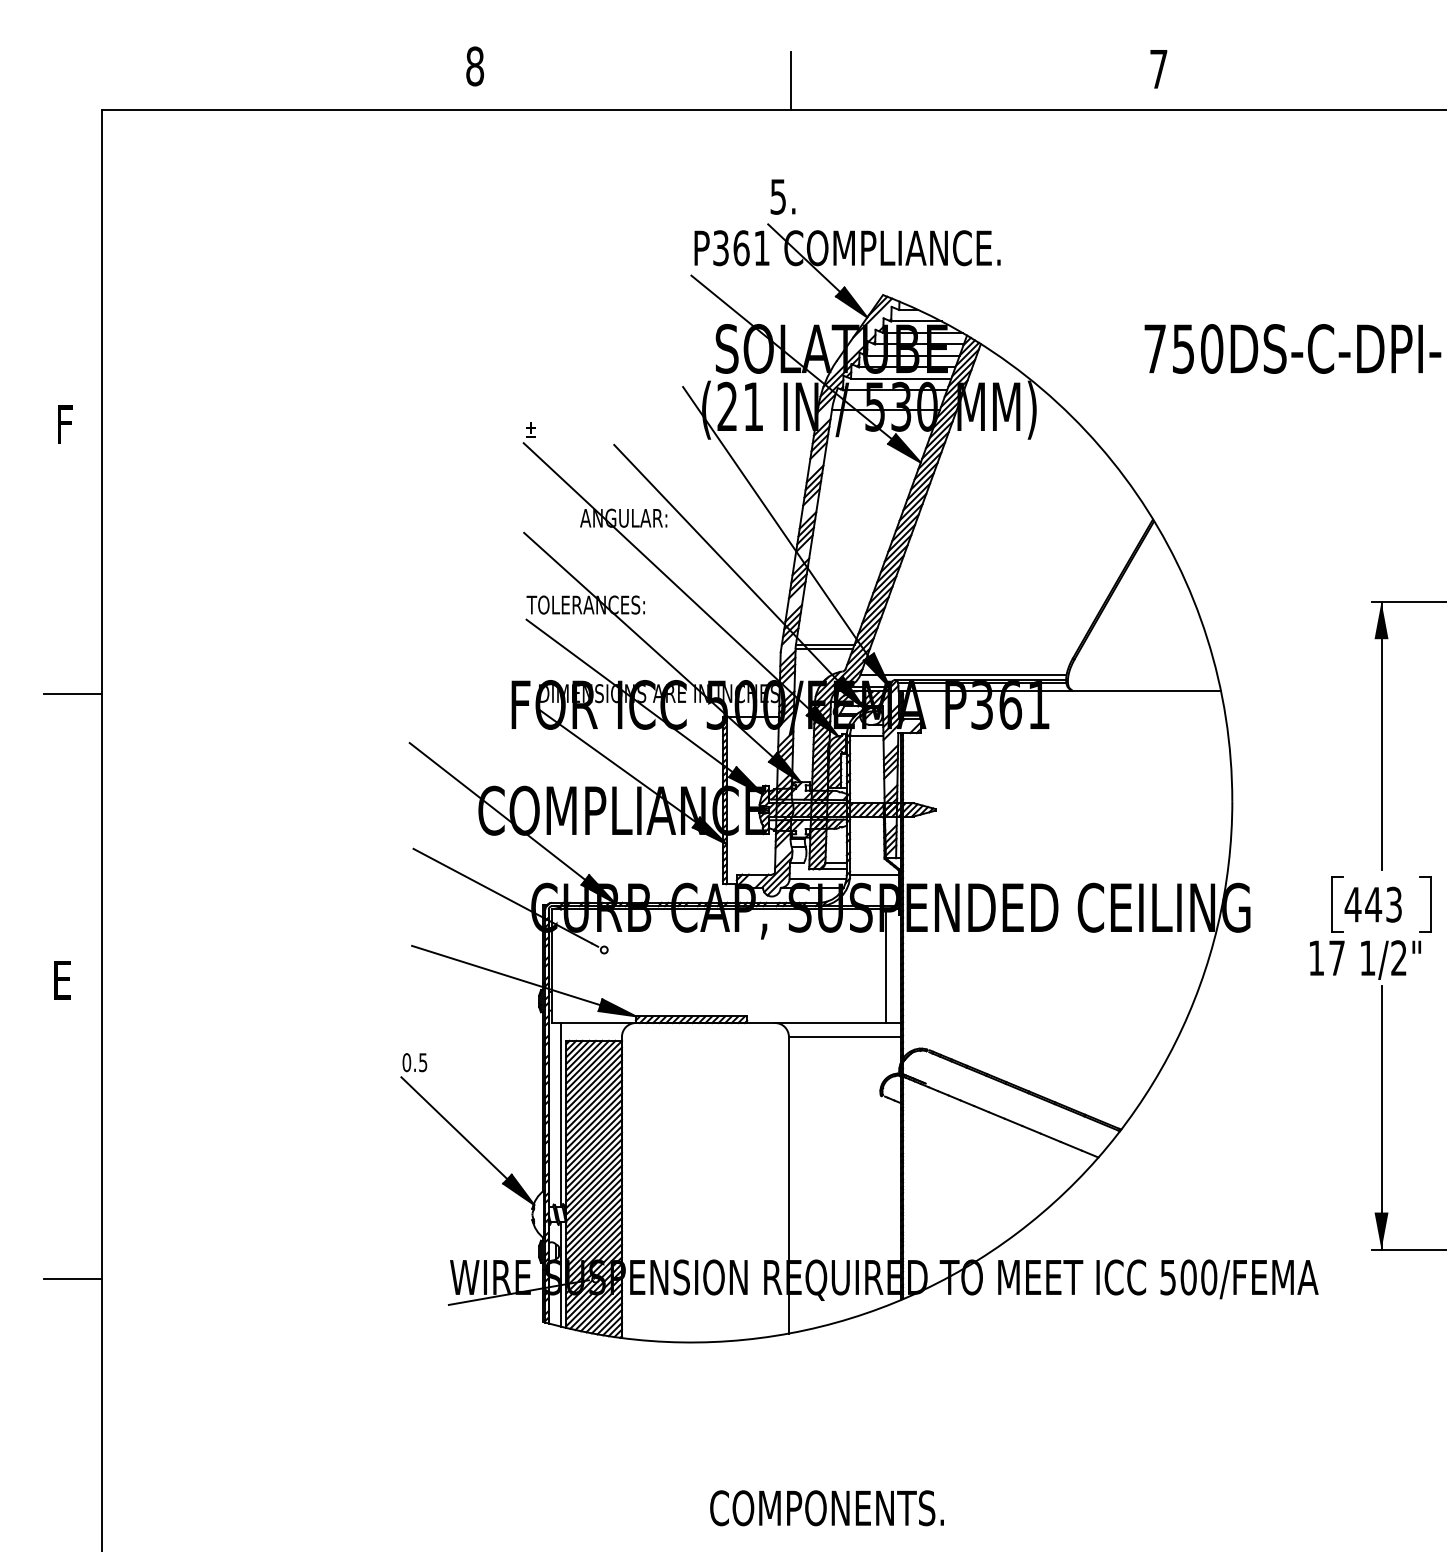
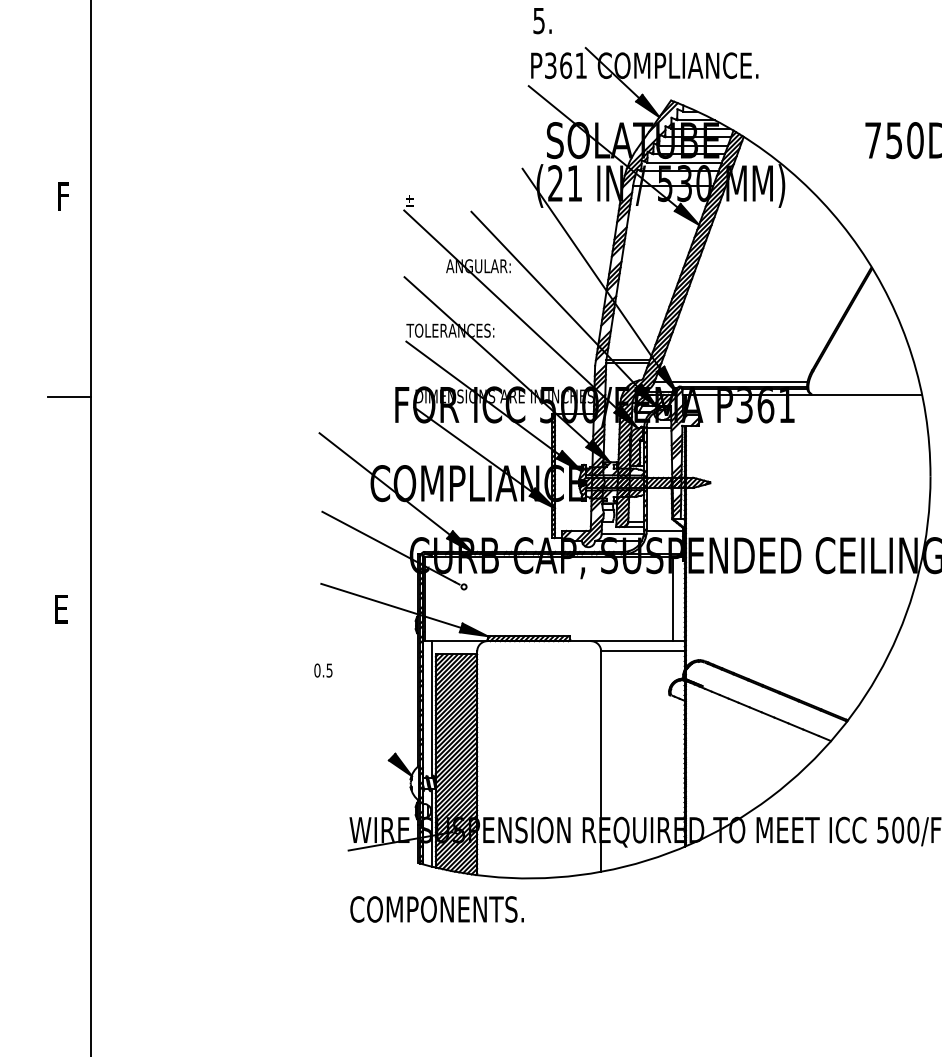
text: (782, 196) -> (542, 20), moved
line: (454, 1128) -> (352, 719), removed
line: (72, 1278) -> (69, 830), removed
text: (826, 1508) -> (436, 909), moved

